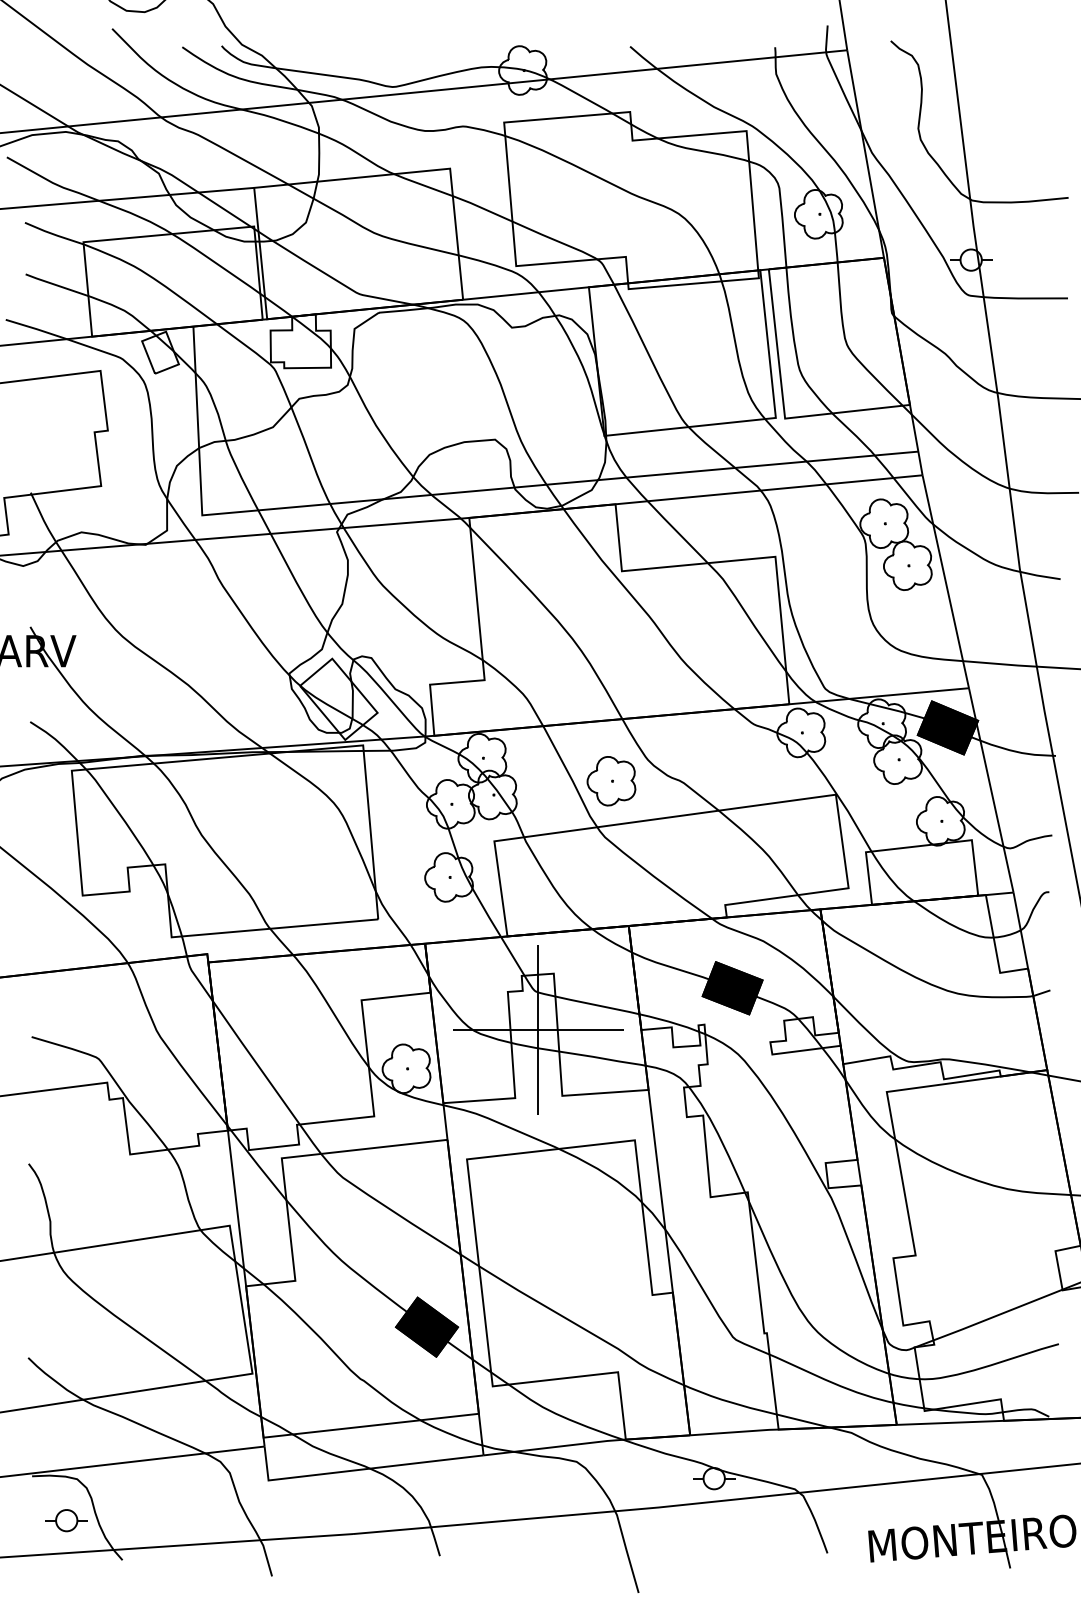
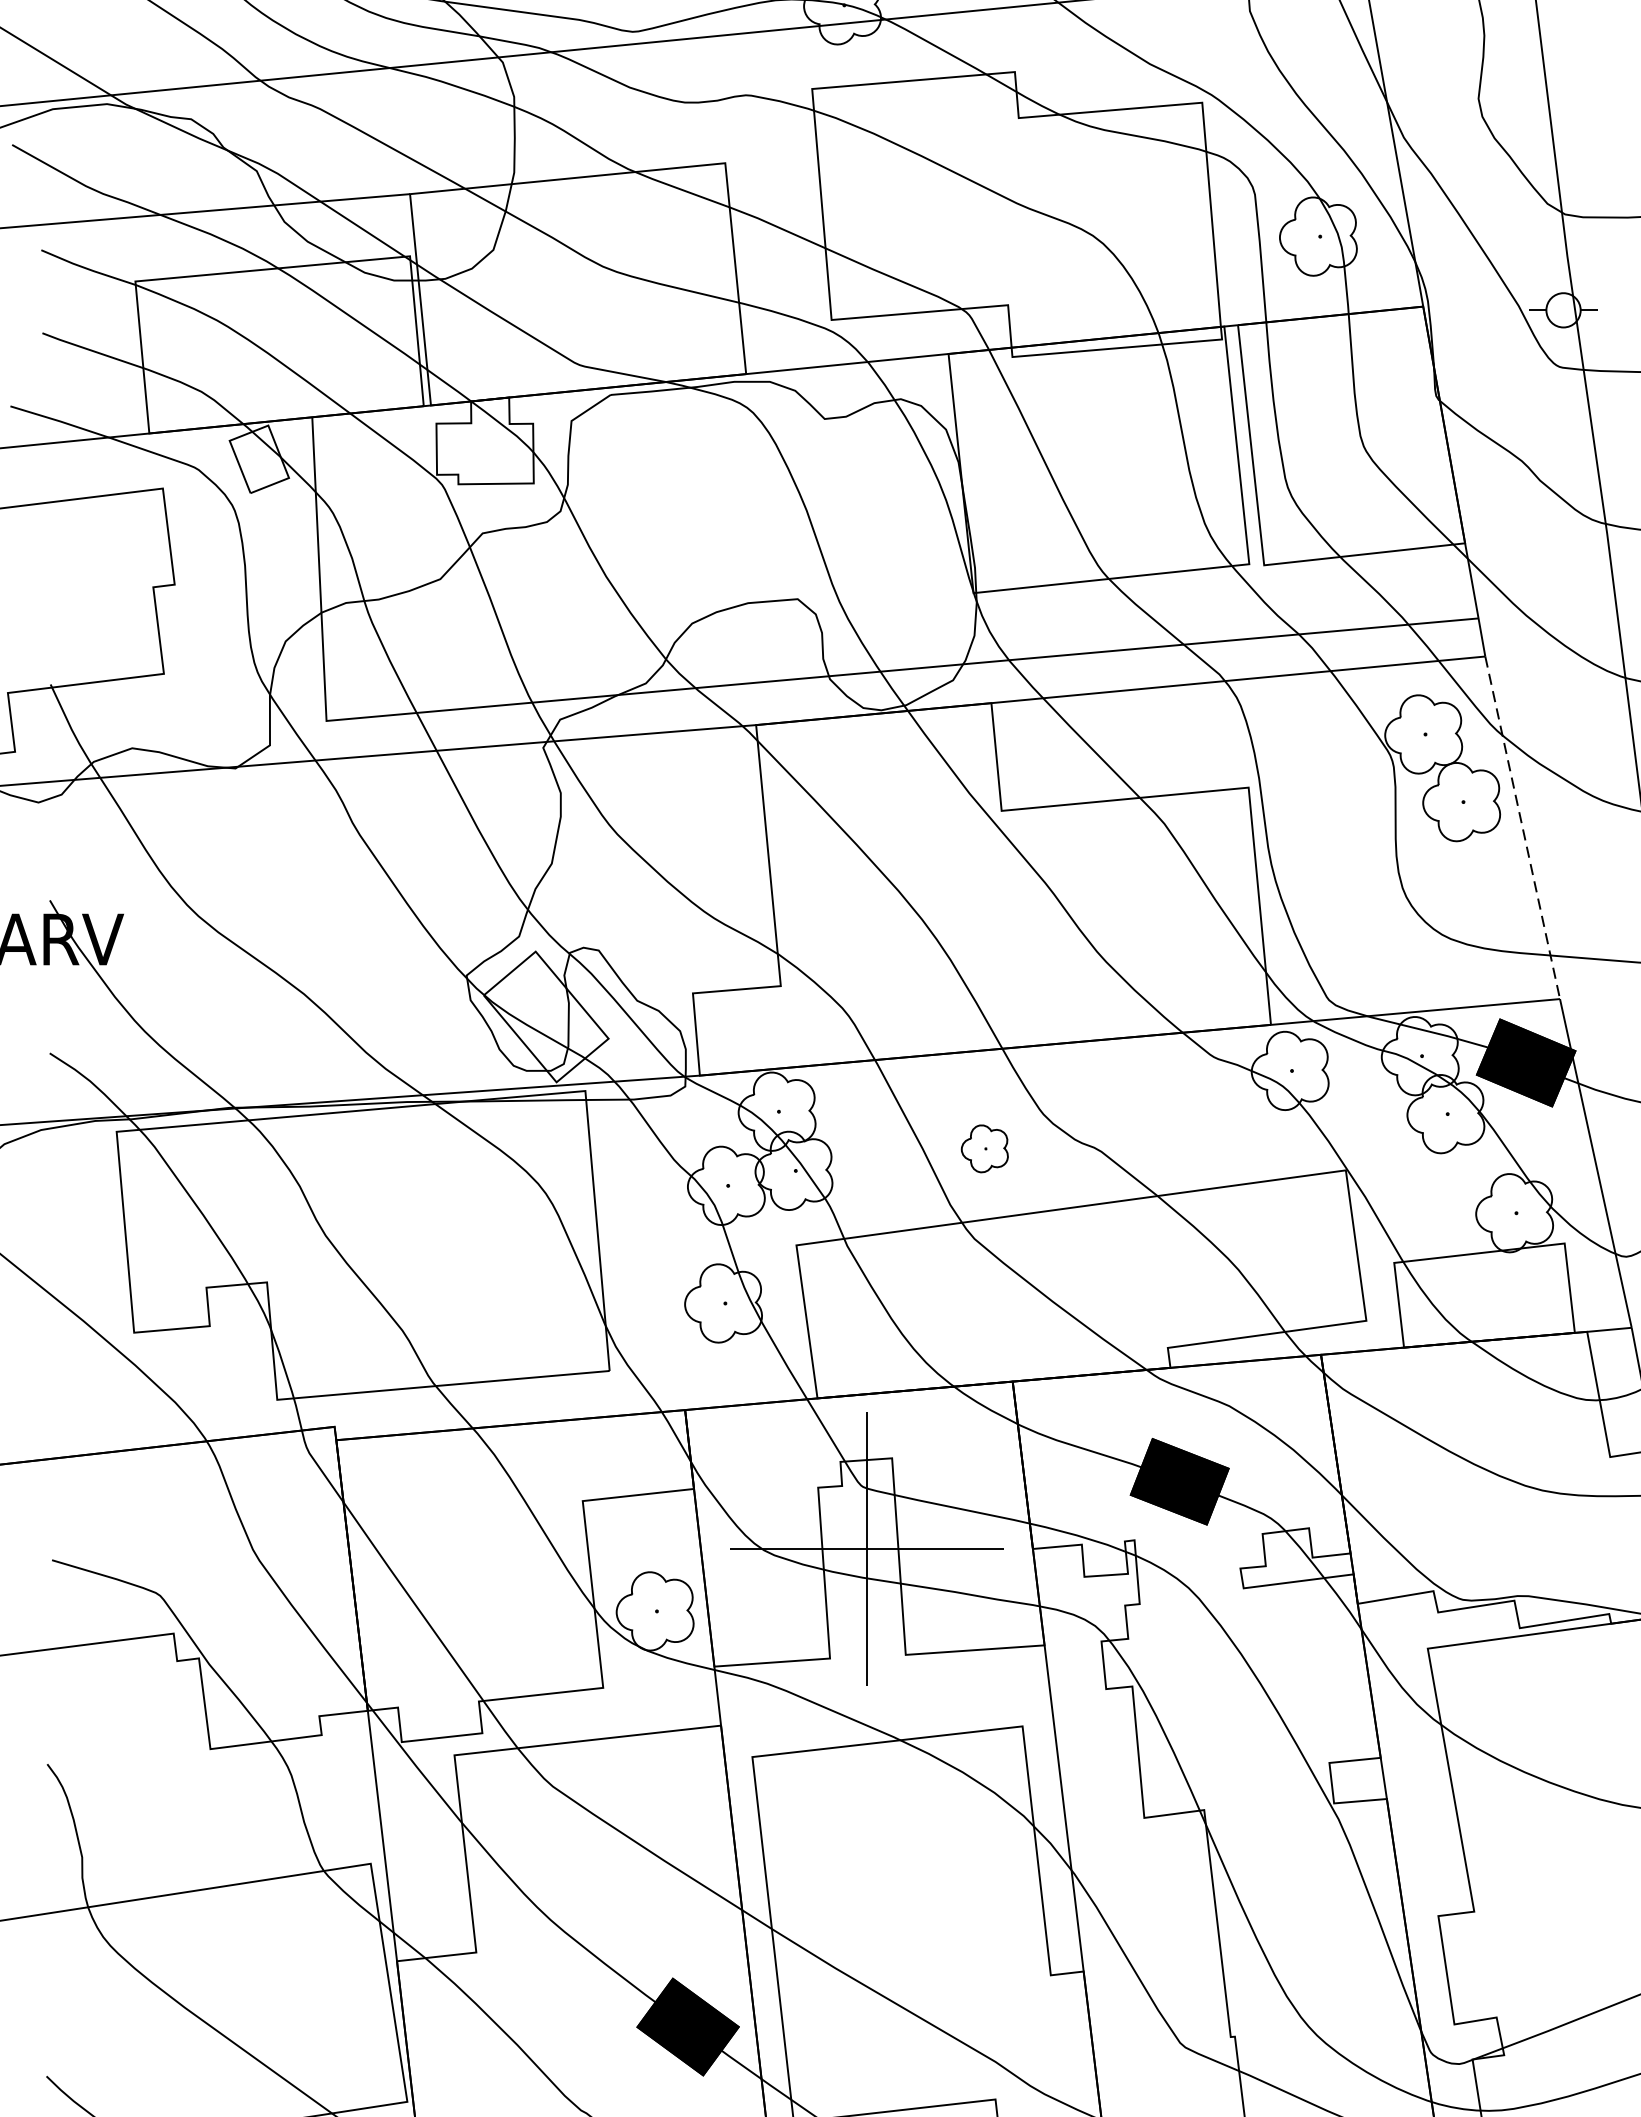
line: (945, 581) -> (1522, 827), solid -> dashed
part: (611, 781) -> (984, 1149), size x0.6

